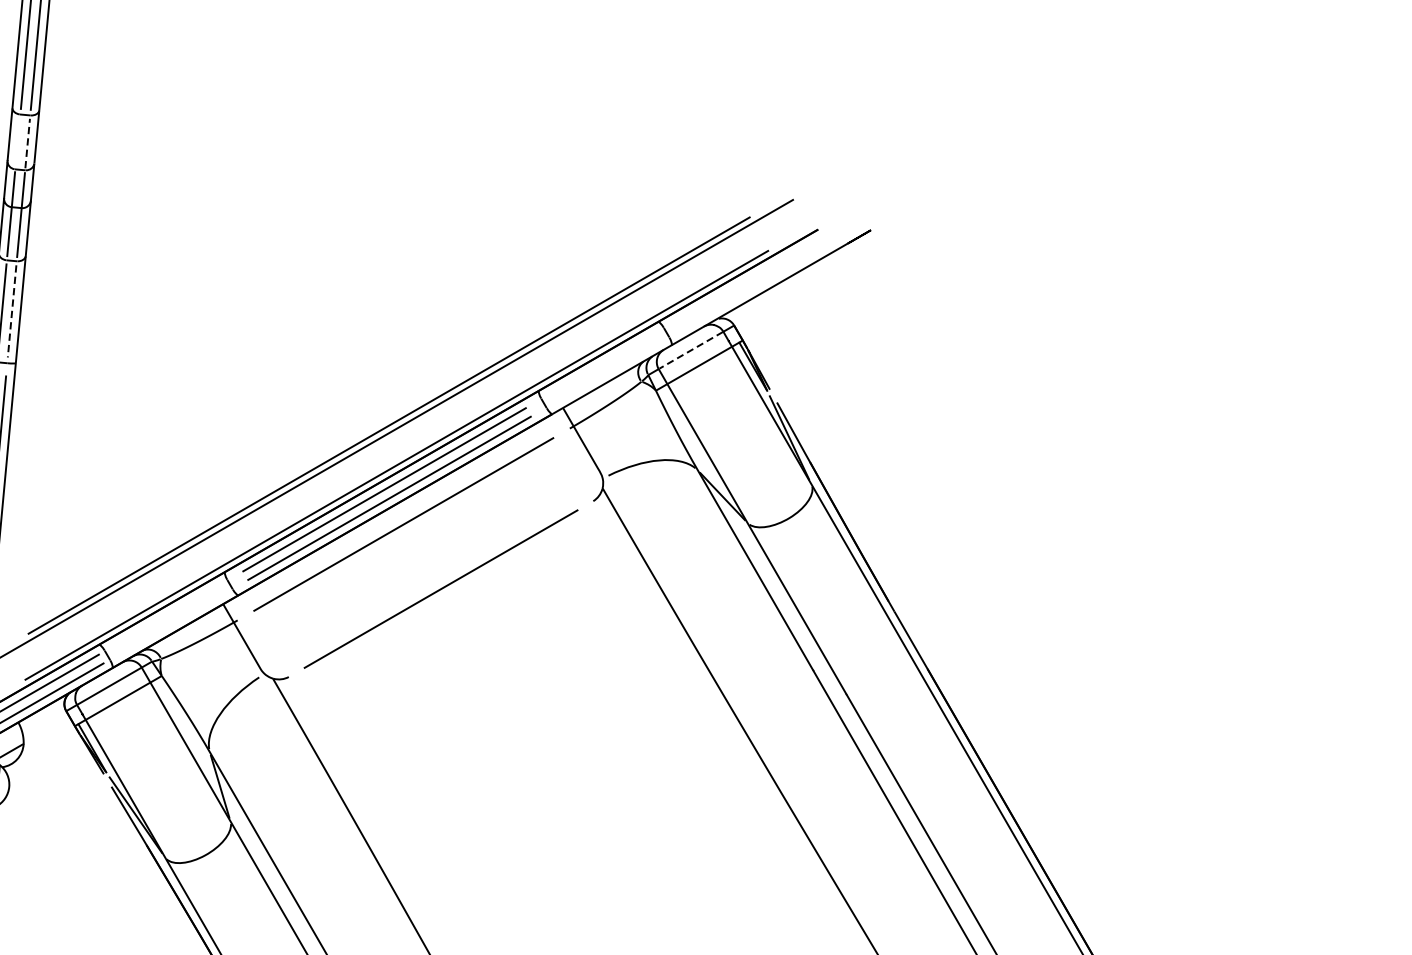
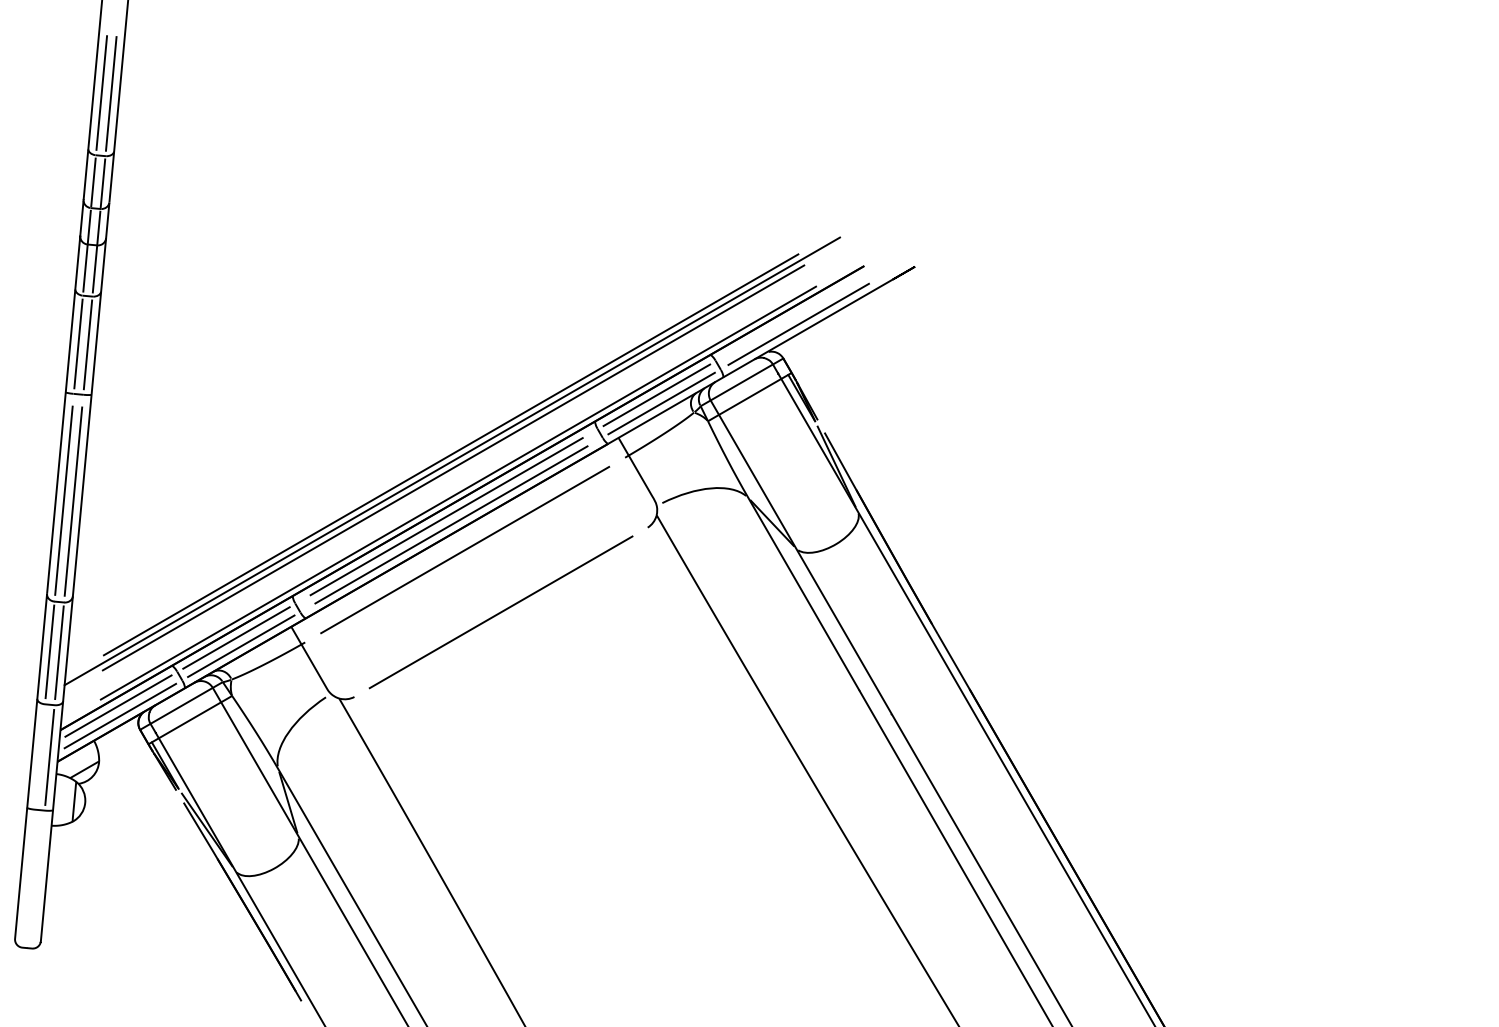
line: (17, 142) -> (93, 182), added
line: (27, 143) -> (102, 183), dashed -> solid
line: (749, 289) -> (798, 323), added
line: (12, 311) -> (88, 344), dashed -> solid
line: (690, 350) -> (741, 382), dashed -> solid
line: (602, 363) -> (656, 395), added
line: (607, 372) -> (661, 403), added
line: (391, 438) -> (453, 467), added
line: (166, 615) -> (236, 637), added
line: (171, 623) -> (241, 645), added

